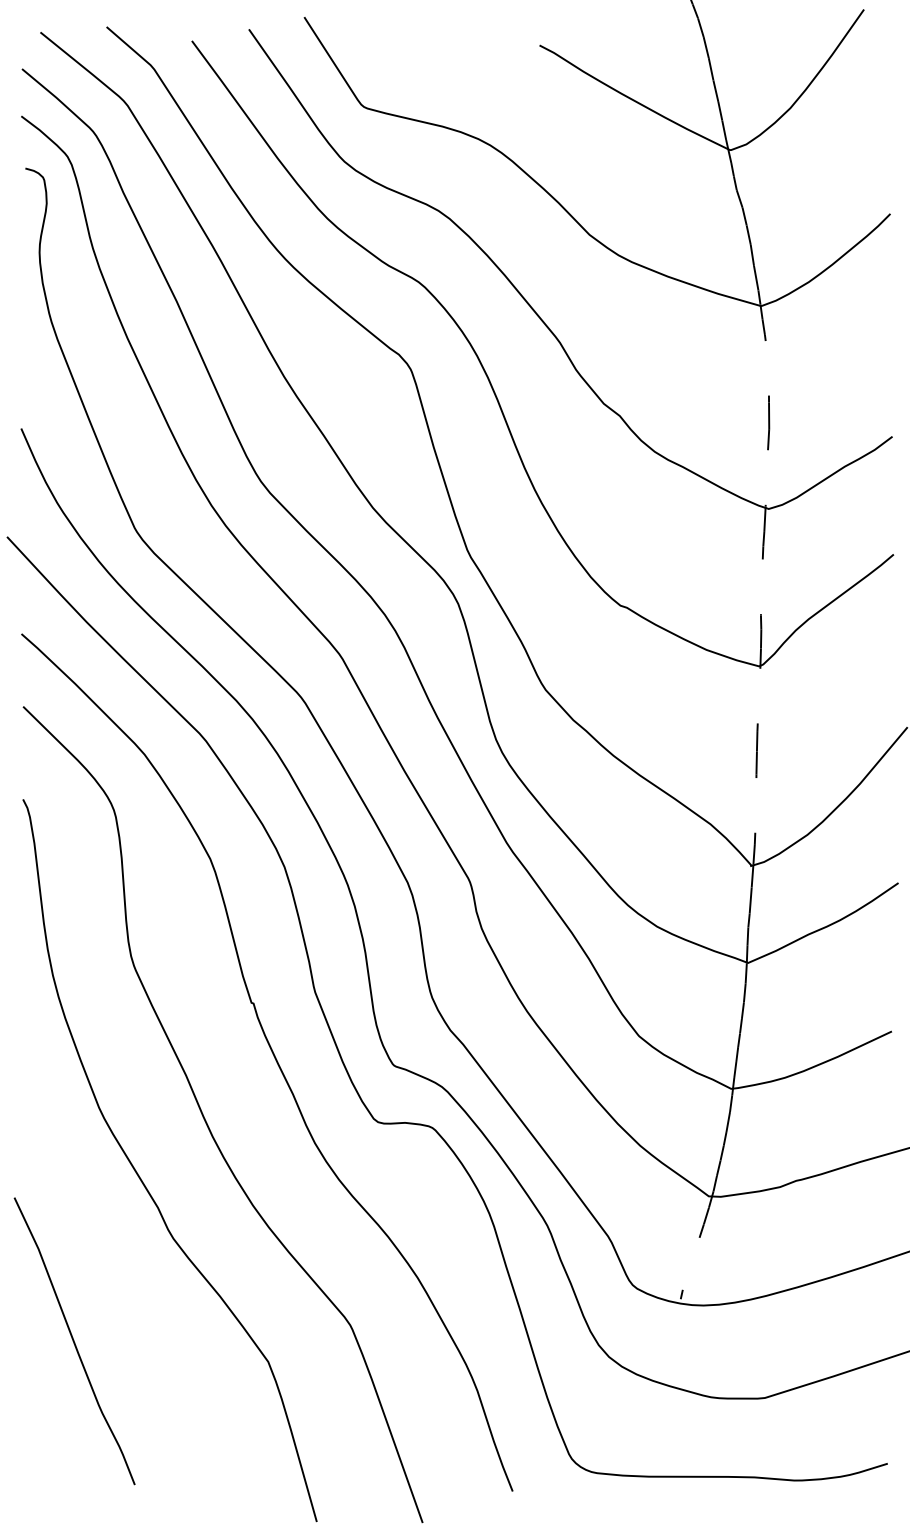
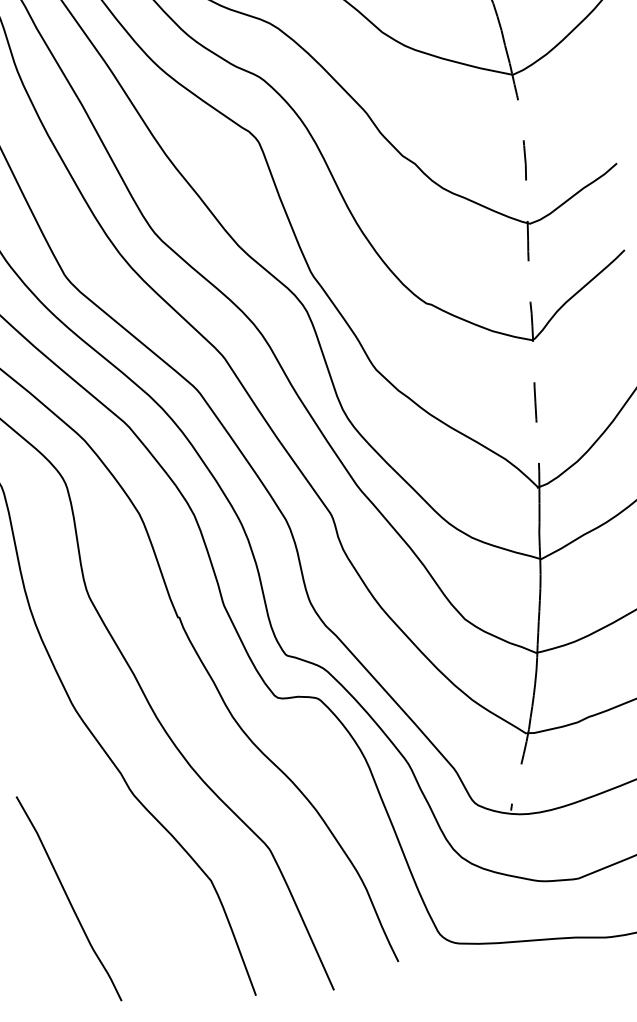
curve: (74, 1341) -> (68, 898), moved

